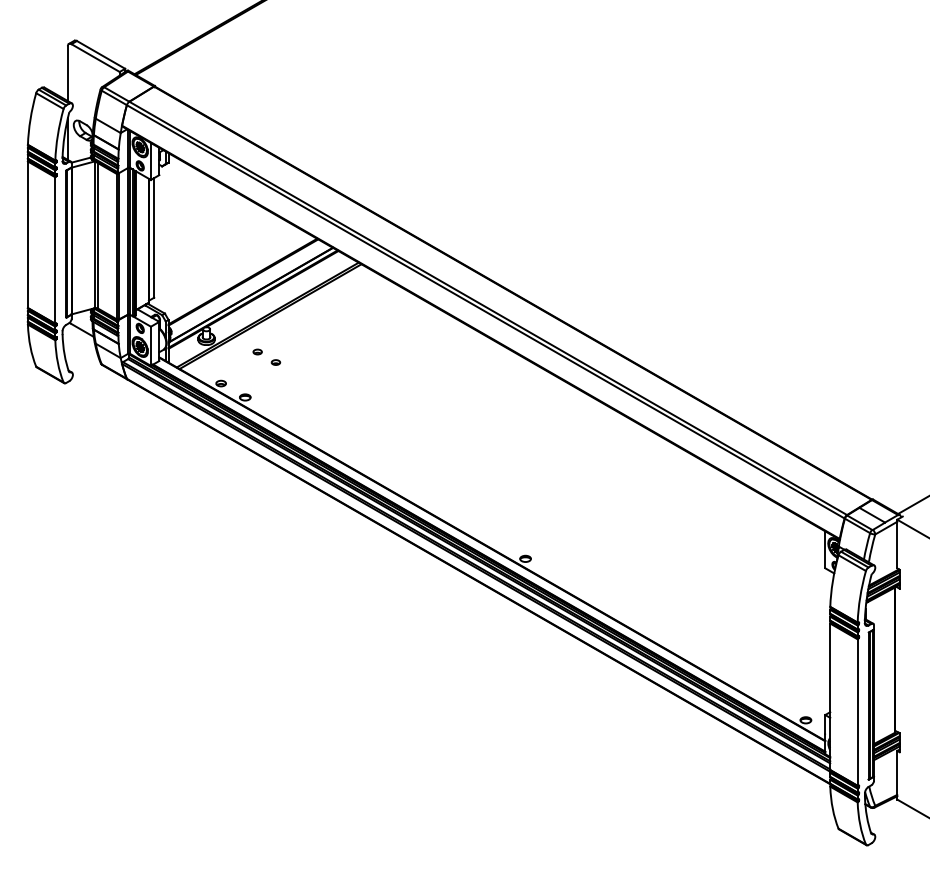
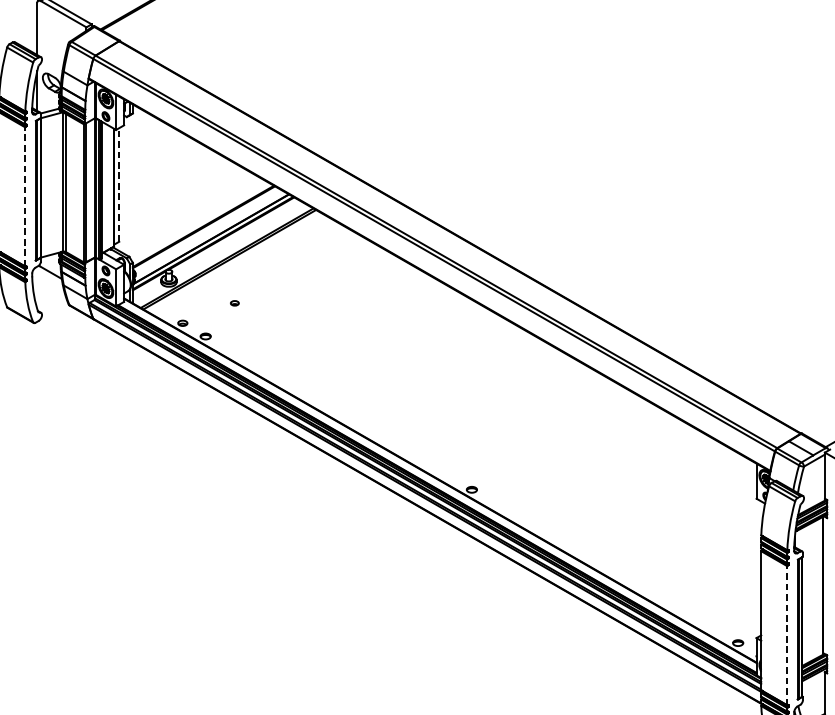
line: (154, 237) -> (119, 184), solid -> dashed
line: (55, 250) -> (25, 196), solid -> dashed
part: (257, 351) -> (217, 292), removed
line: (857, 712) -> (787, 635), solid -> dashed

